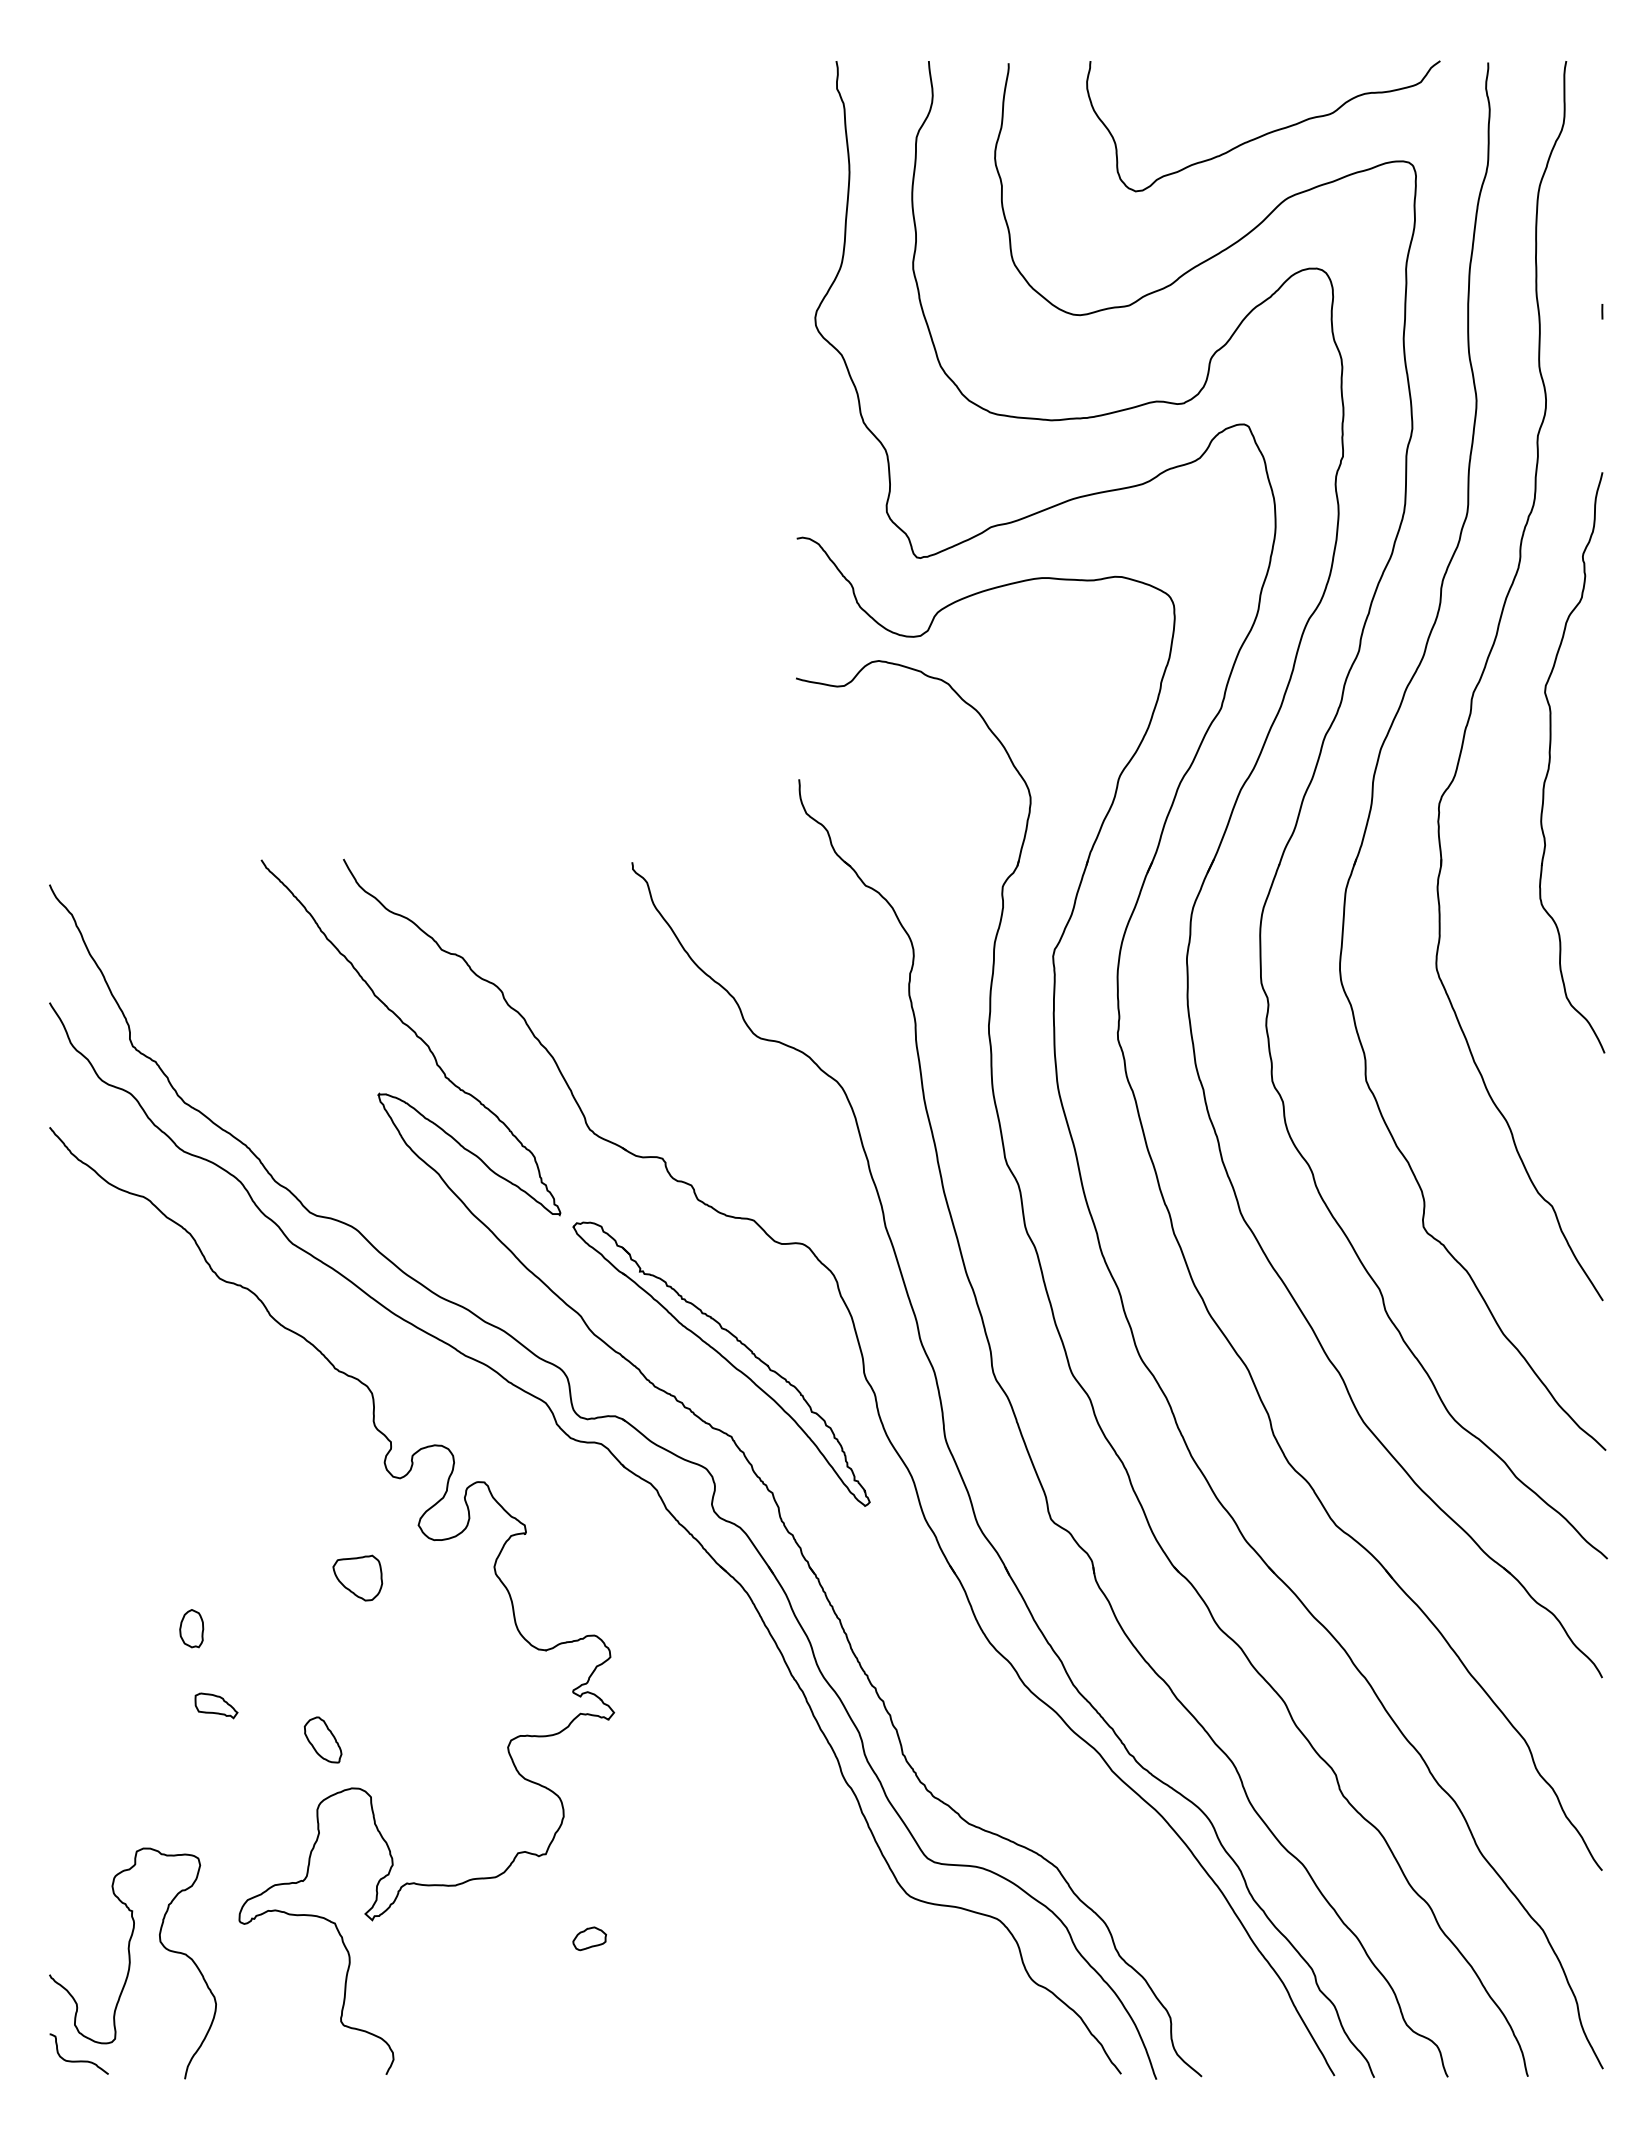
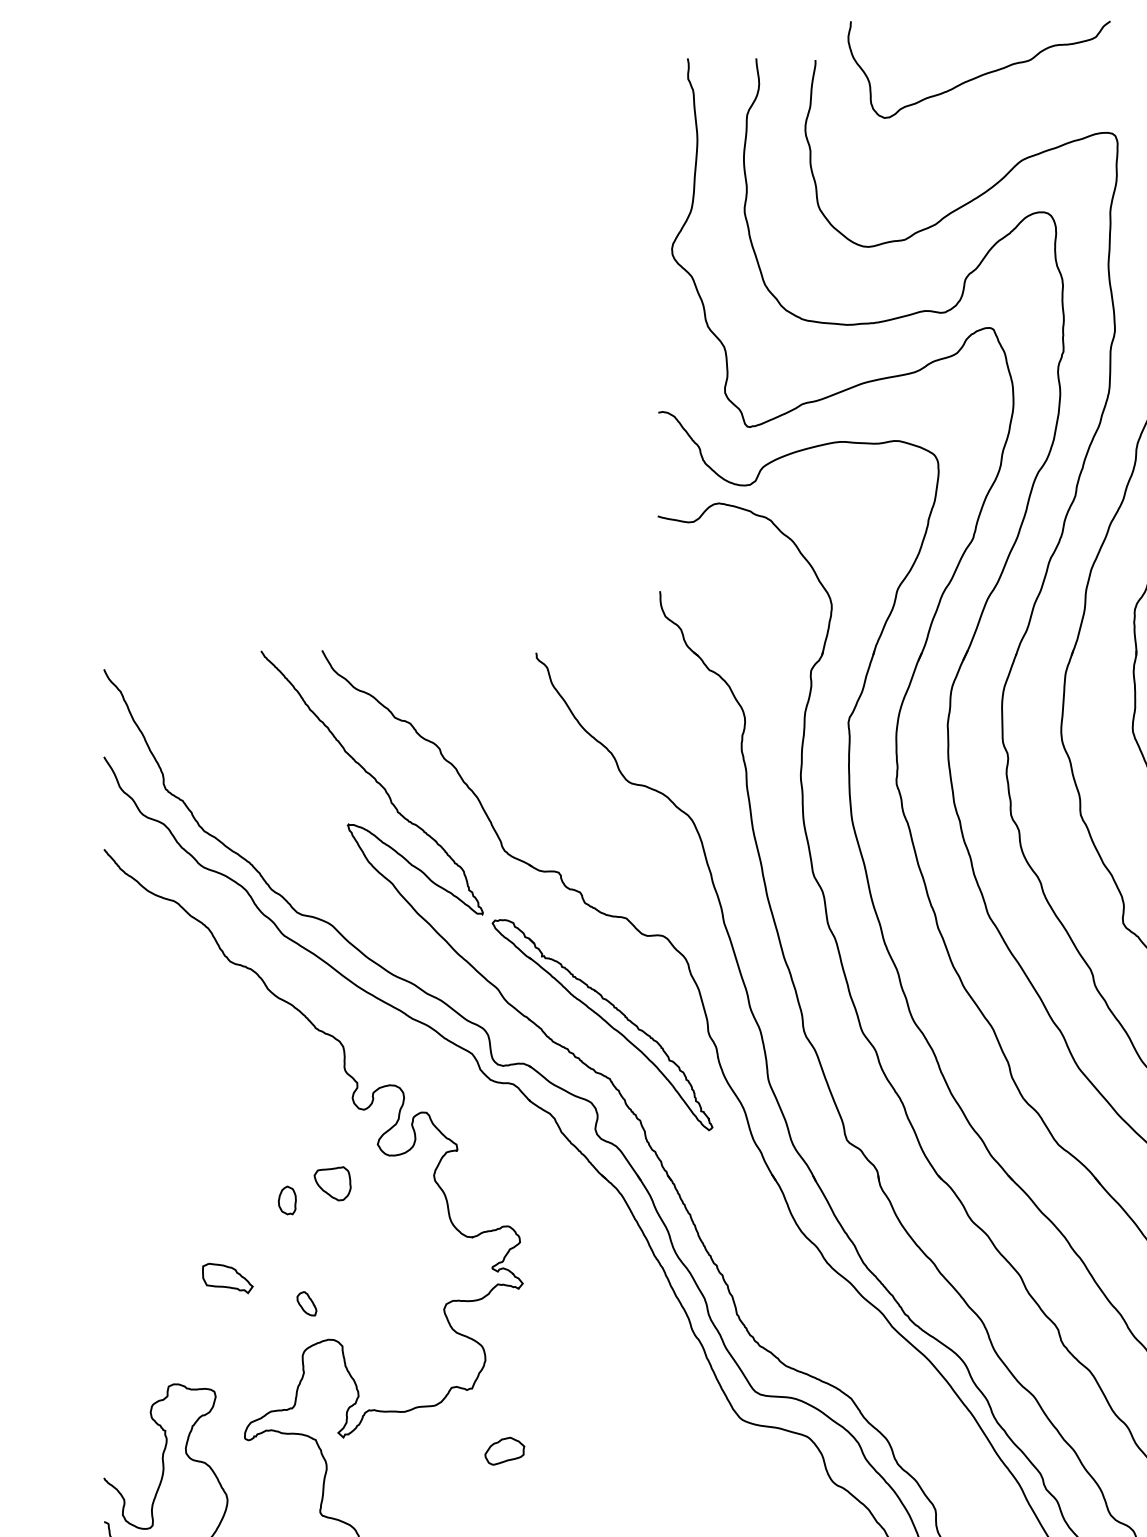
curve: (1267, 132) -> (982, 74), moved
part: (191, 1628) -> (287, 1200), moved
part: (216, 1705) -> (227, 1278), size x1.6
part: (322, 1739) -> (306, 1303), size x0.7
part: (589, 1938) -> (504, 1451), size x1.6

